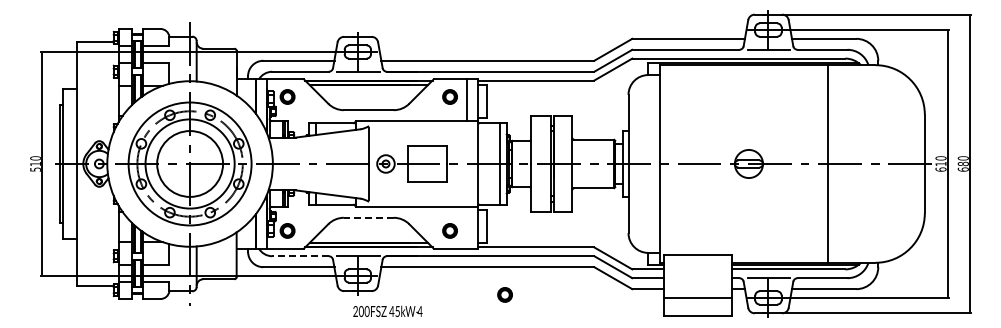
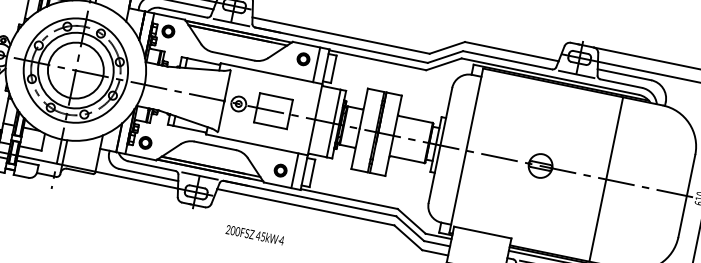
line: (368, 217) -> (215, 145), dashed -> solid
line: (466, 227) -> (294, 170), added
line: (299, 256) -> (151, 166), dashed -> solid
part: (504, 294) -> (315, 232), removed
text: (387, 310) -> (254, 234), moved

